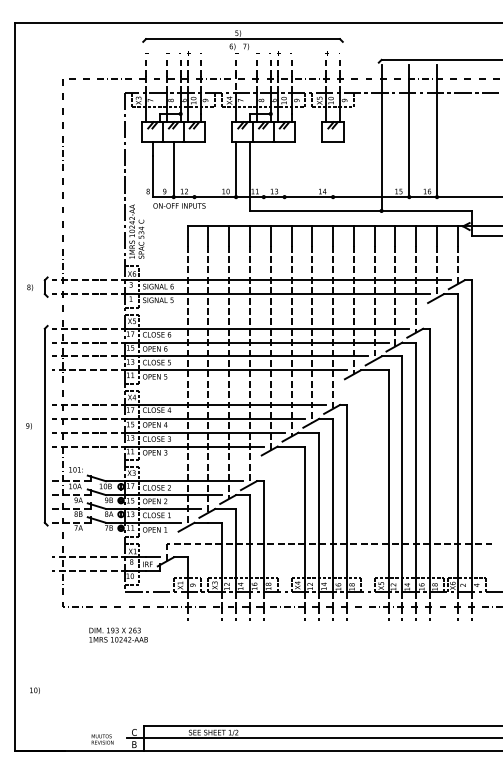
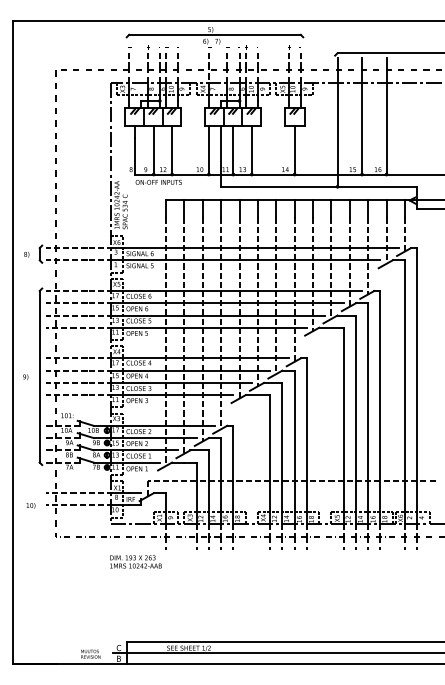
line: (194, 169) -> (172, 150), added
line: (263, 169) -> (233, 150), added
line: (284, 169) -> (251, 150), added
line: (333, 169) -> (295, 150), added
text: (118, 634) -> (135, 561), moved
text: (34, 690) -> (30, 505), moved

